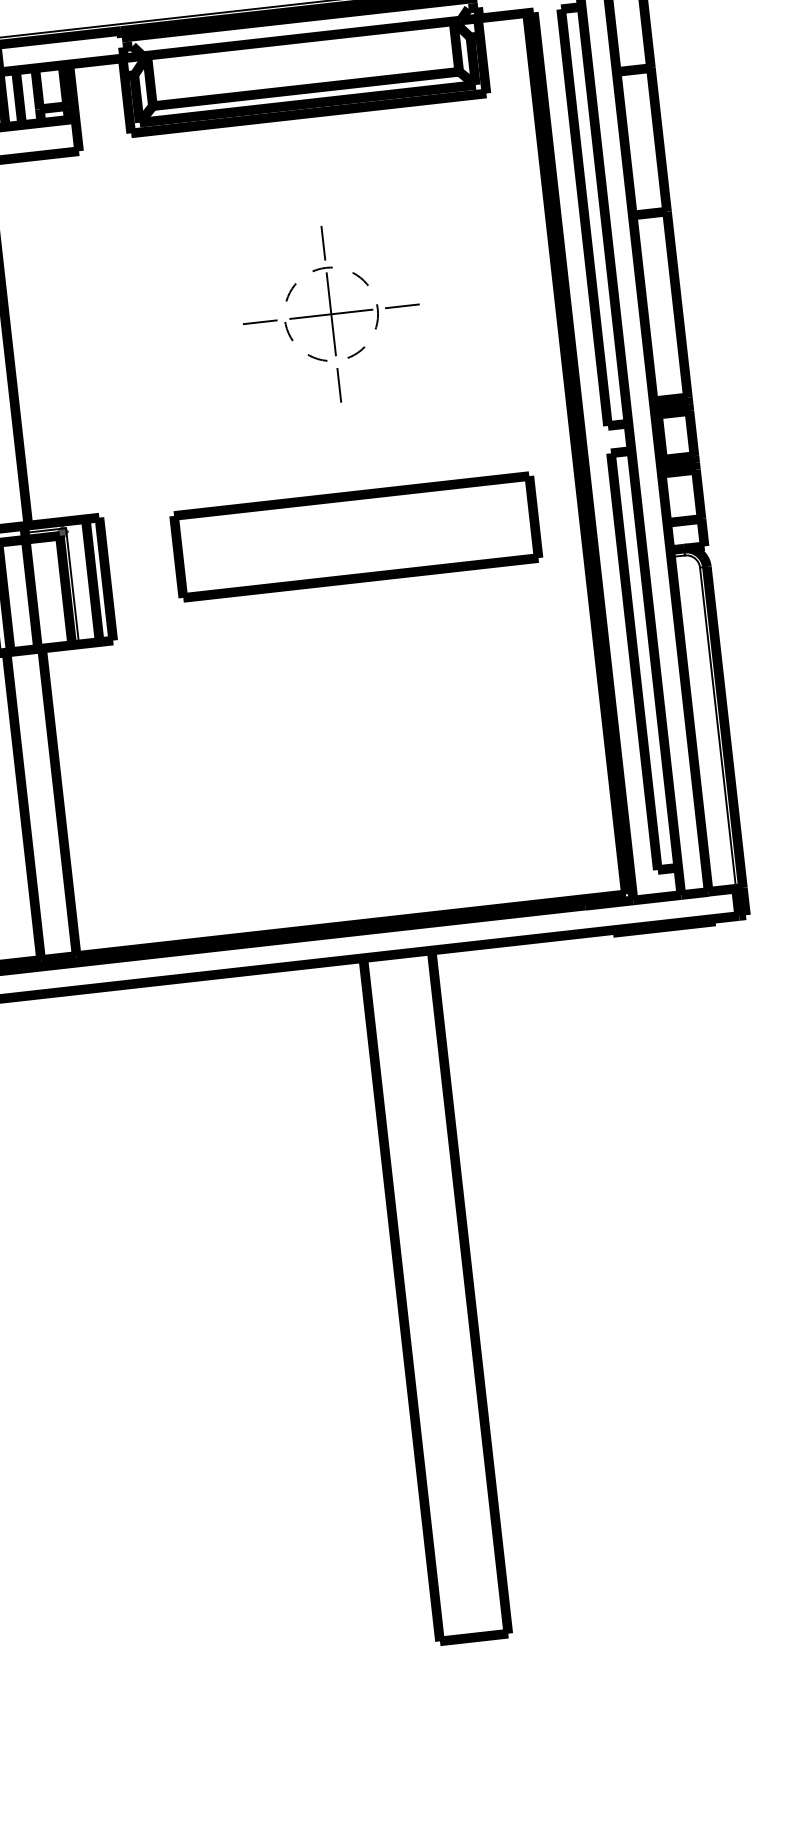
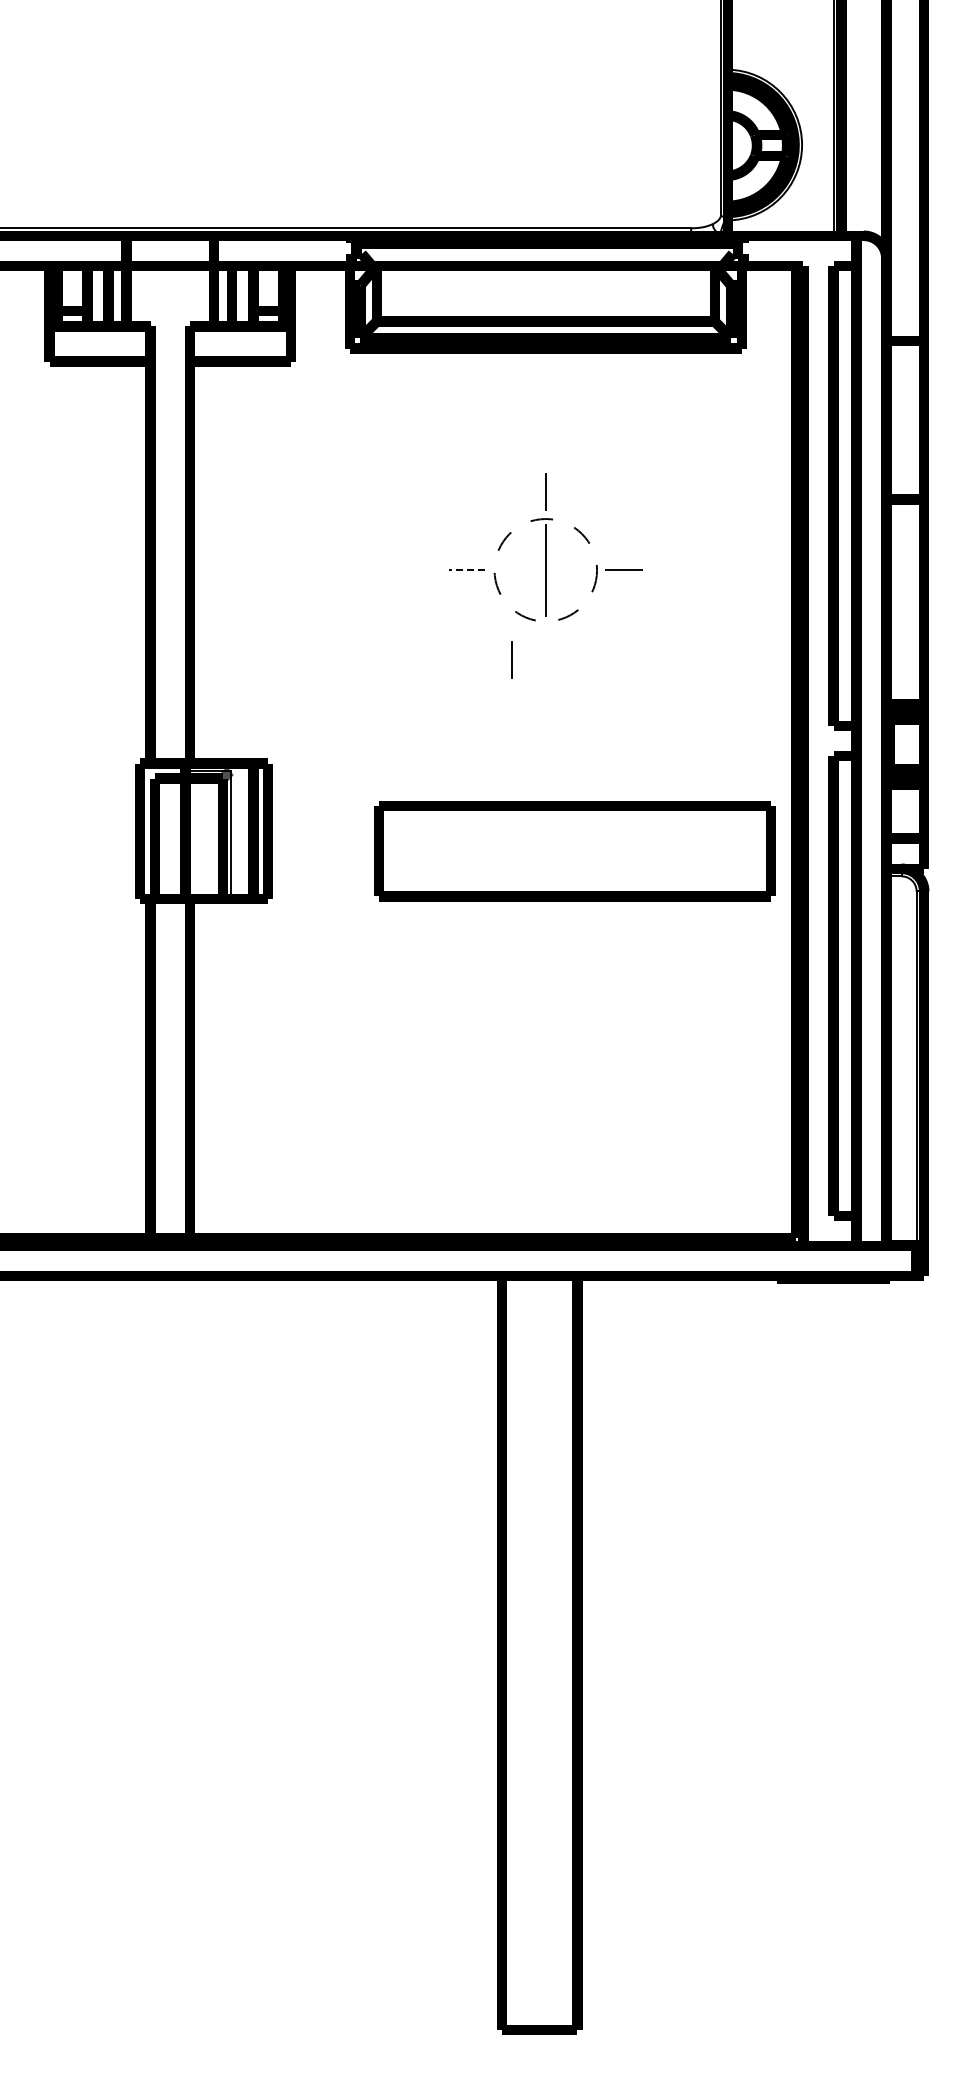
line: (331, 314) -> (545, 570), removed
line: (259, 322) -> (466, 570), solid -> dashed
line: (339, 385) -> (511, 659), moved
part: (356, 537) -> (574, 851), moved

